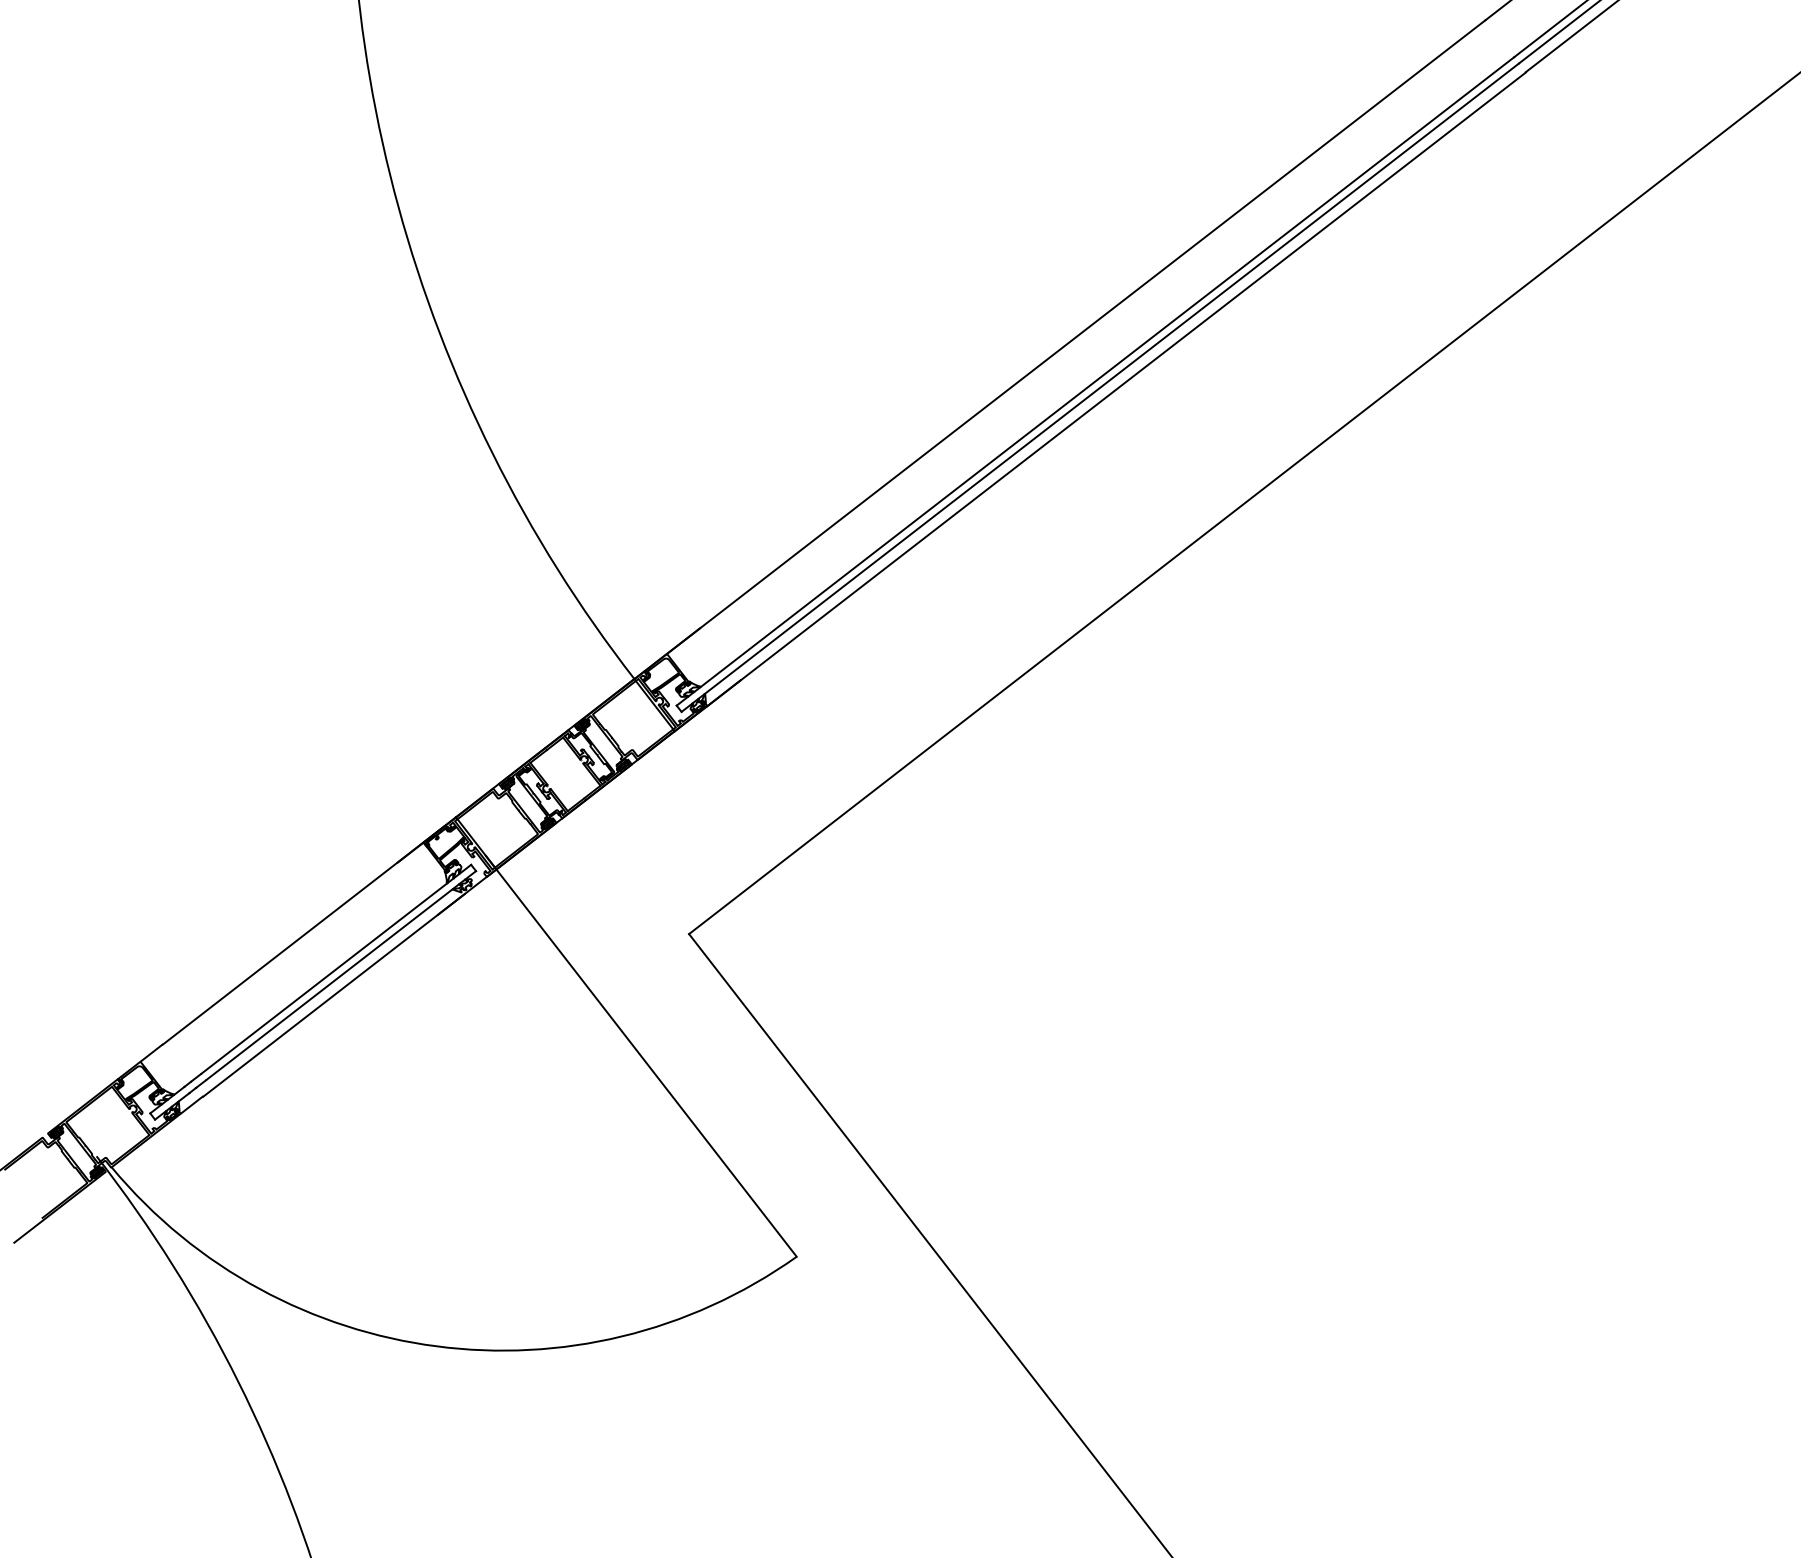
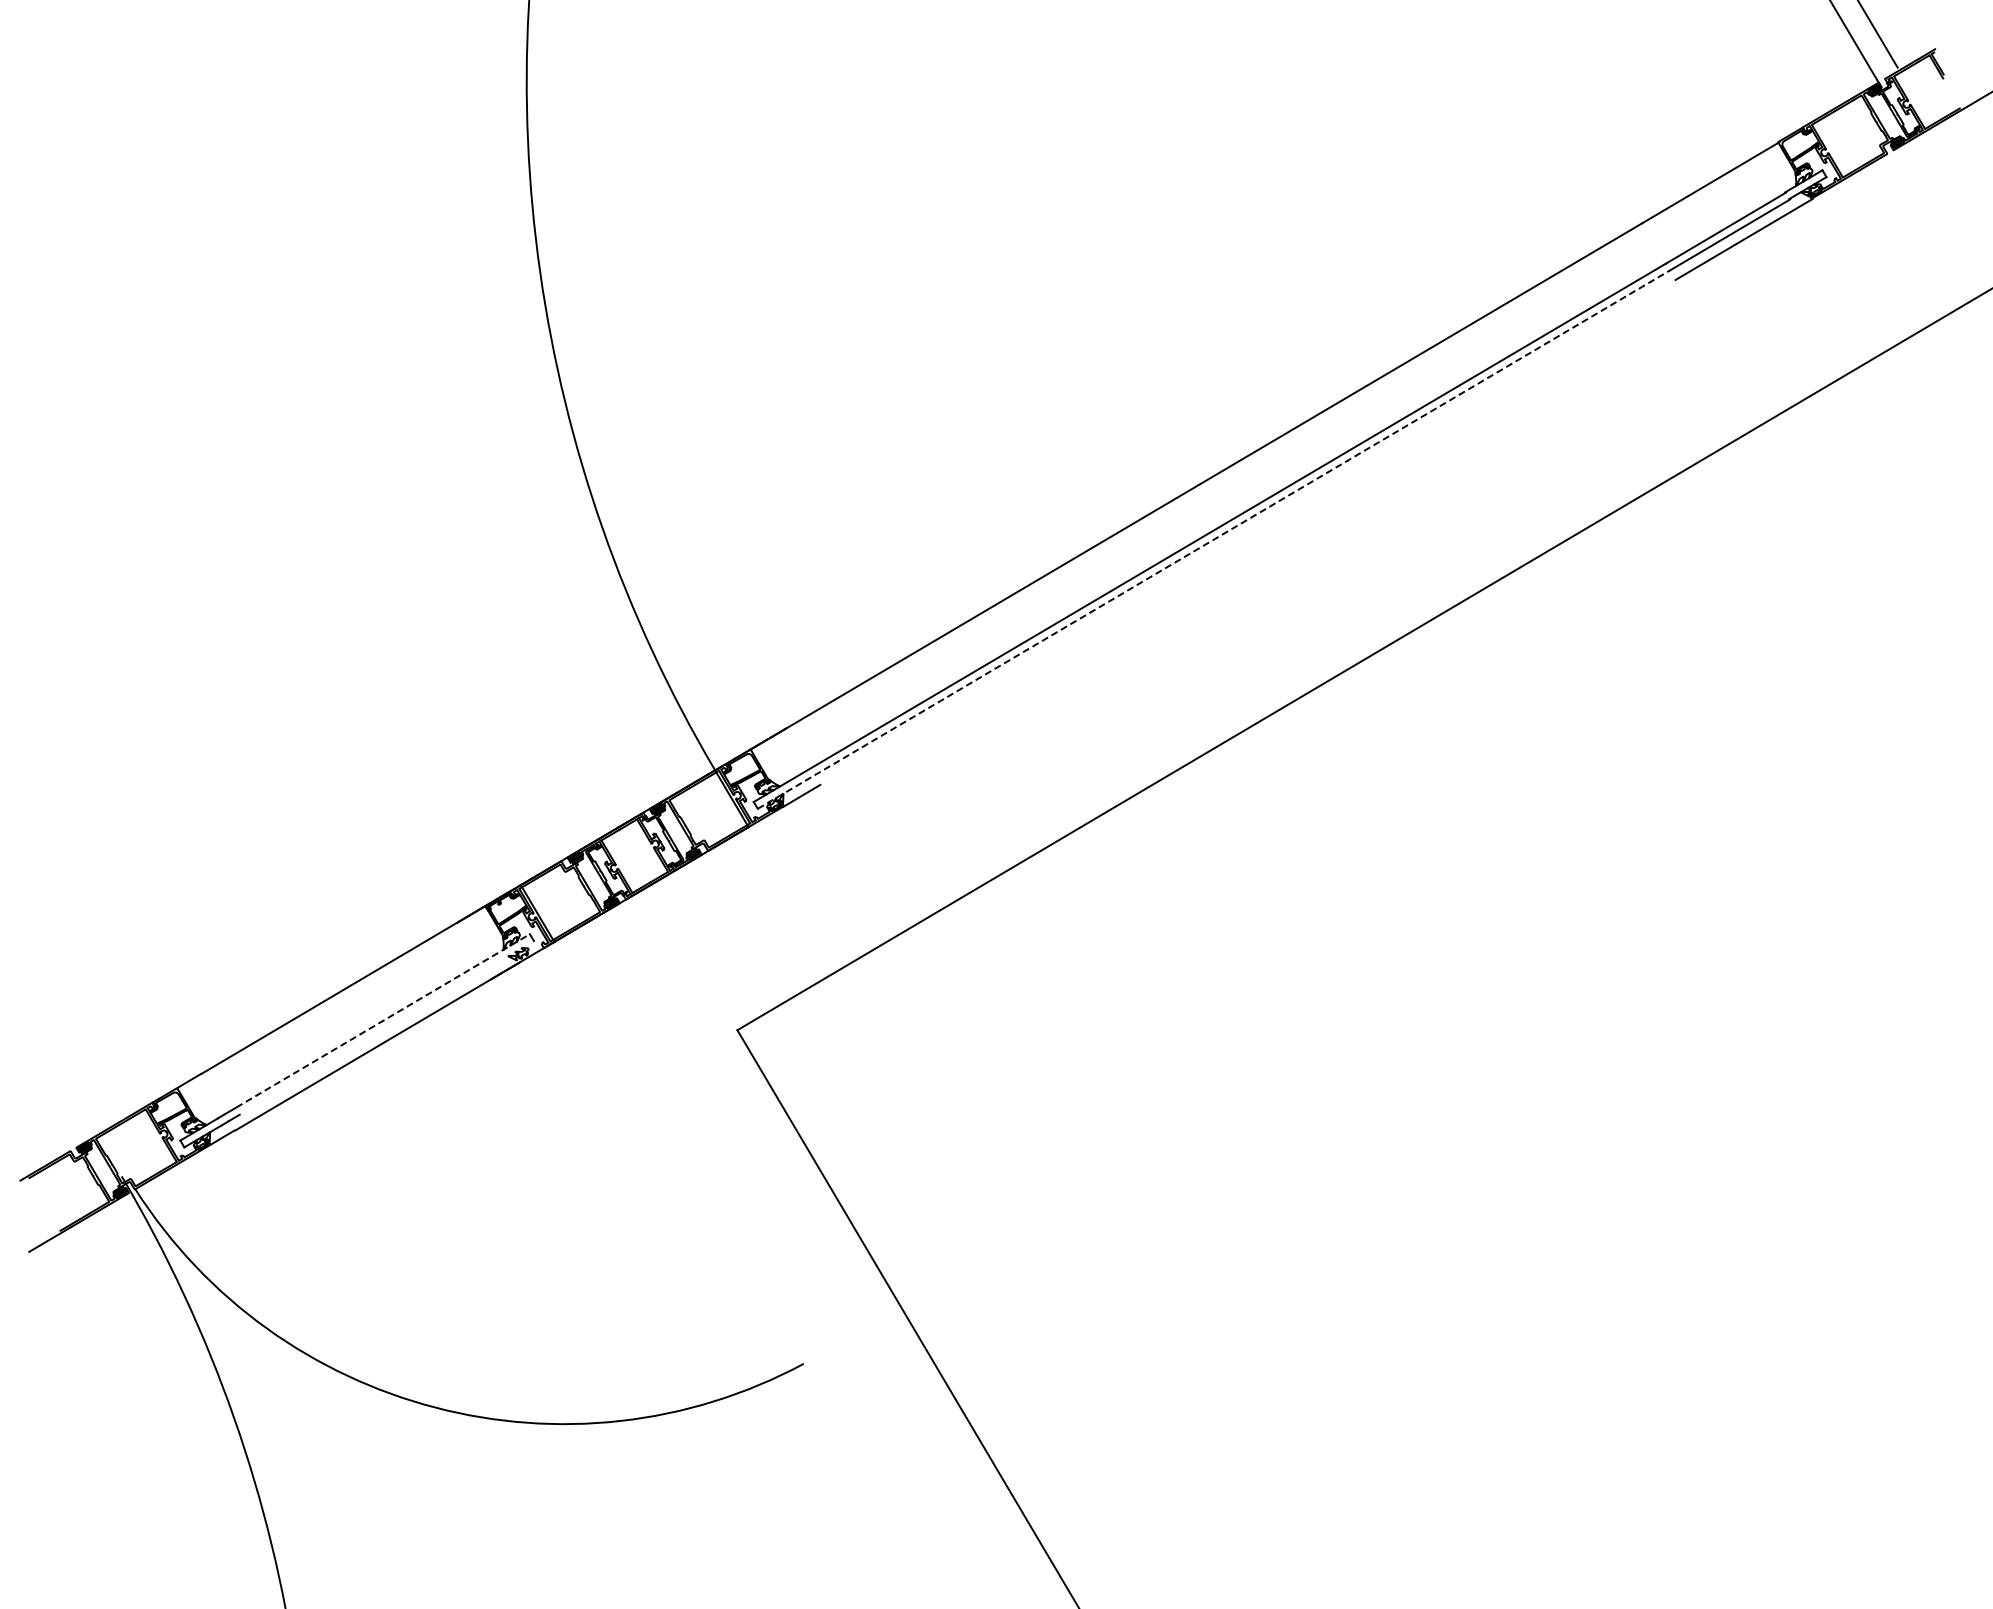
line: (1099, 387) -> (1213, 539), solid -> dashed
line: (1099, 401) -> (1211, 553), removed
line: (336, 968) -> (383, 1020), solid -> dashed
line: (340, 975) -> (386, 1027), removed
line: (640, 1055) -> (674, 1144), removed

